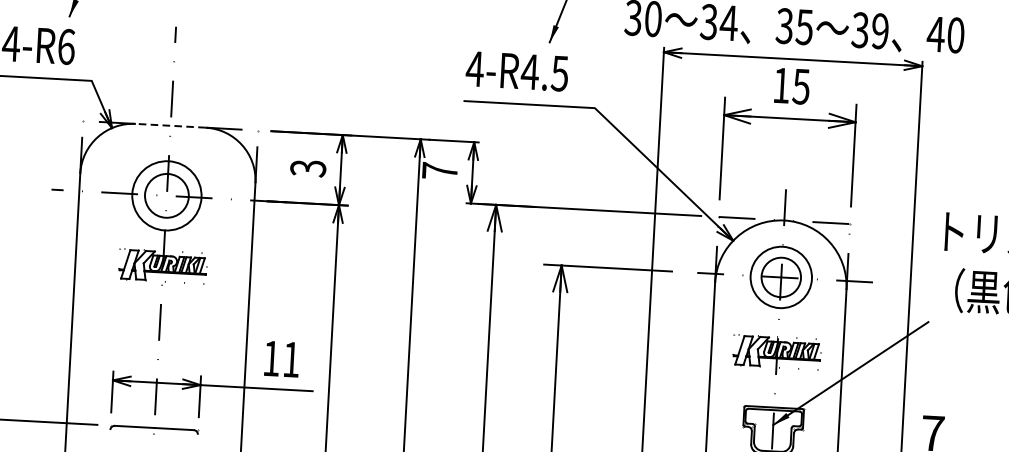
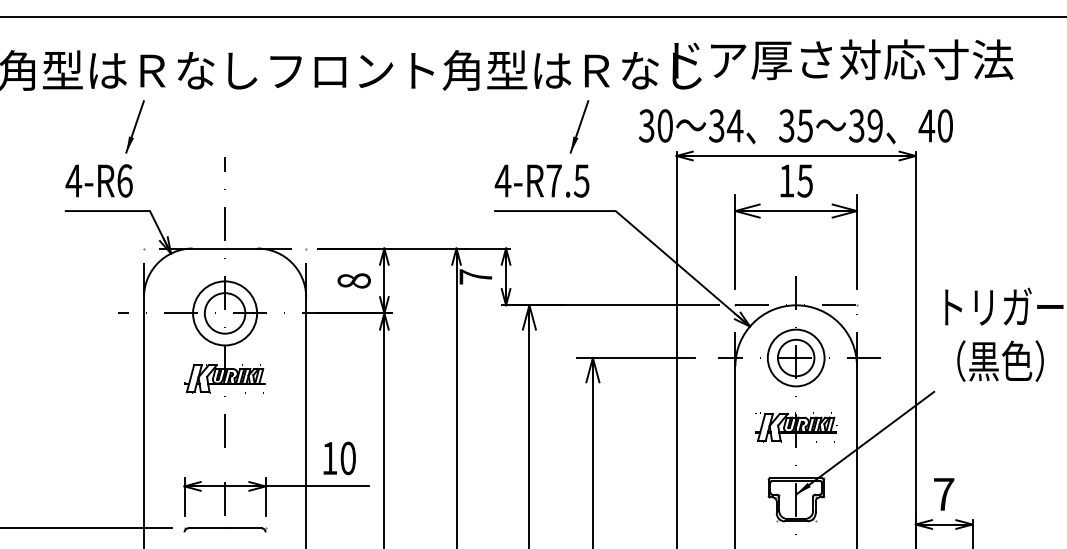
text: (529, 71) -> (553, 180), 4-R4.5 -> 4-R7.5
line: (170, 125) -> (224, 248), dashed -> solid
text: (307, 167) -> (353, 280), 3 -> 8
text: (290, 359) -> (347, 458), 11 -> 10

